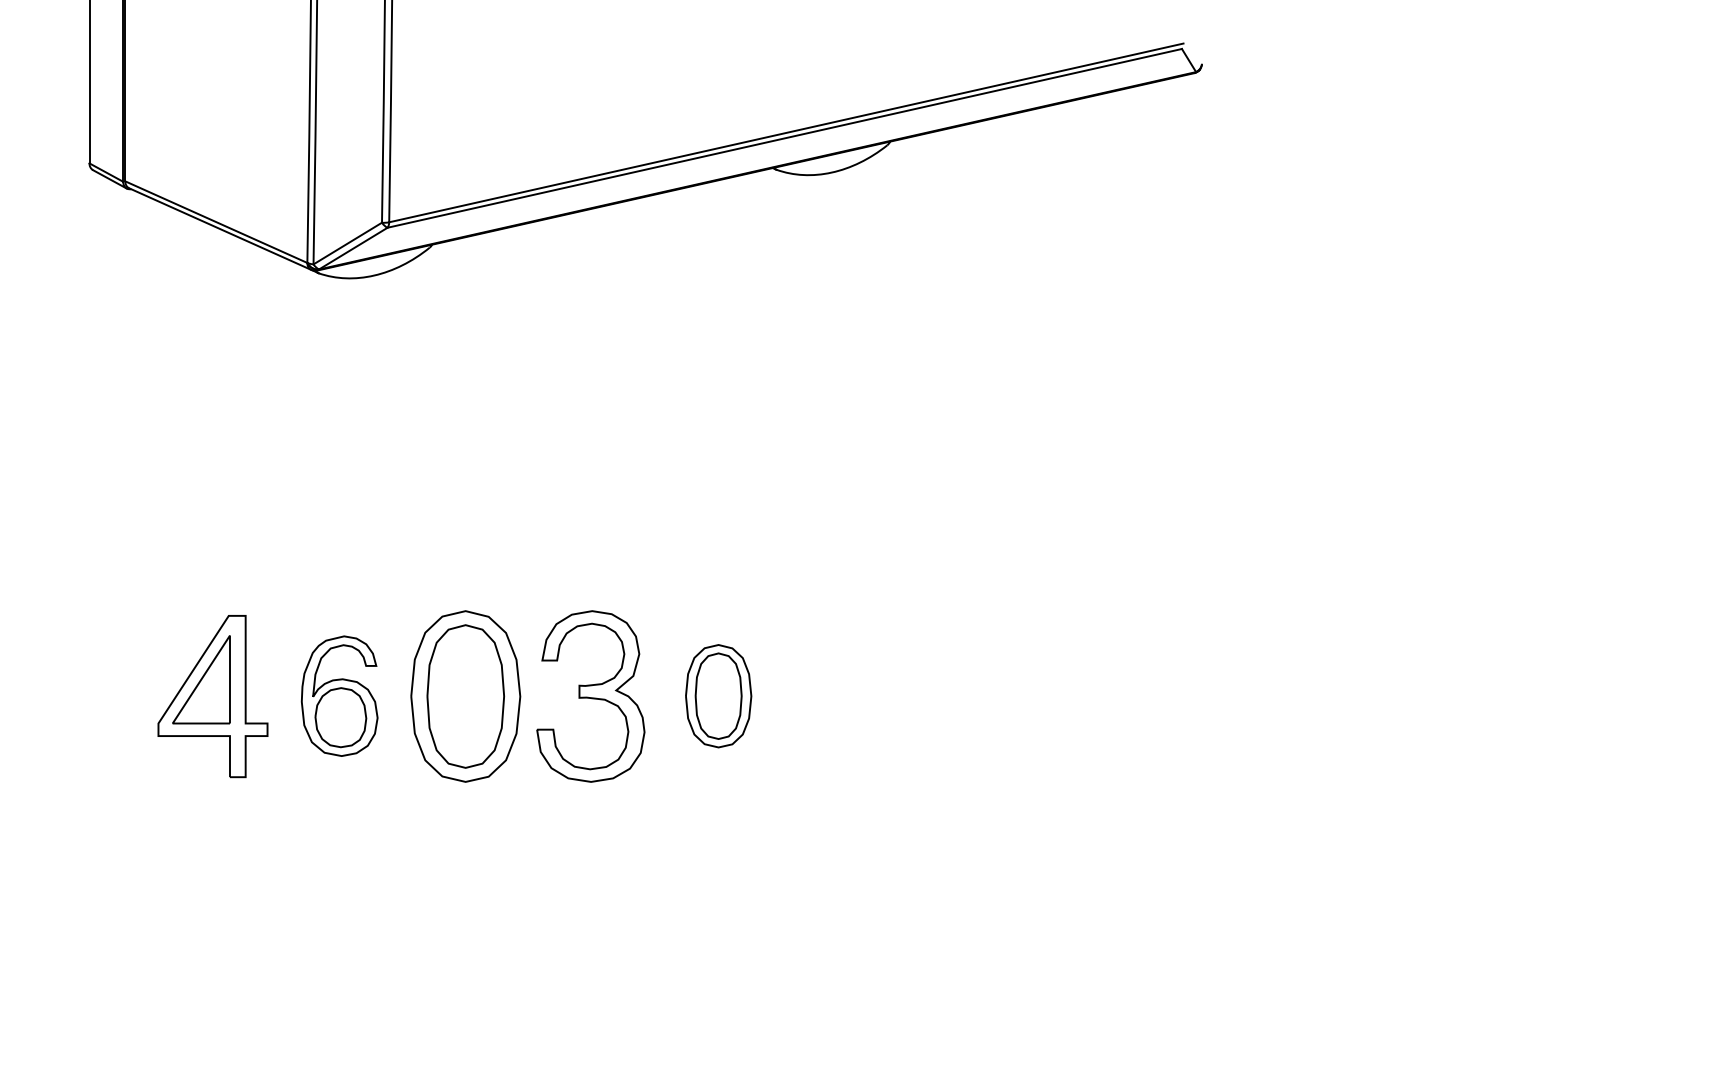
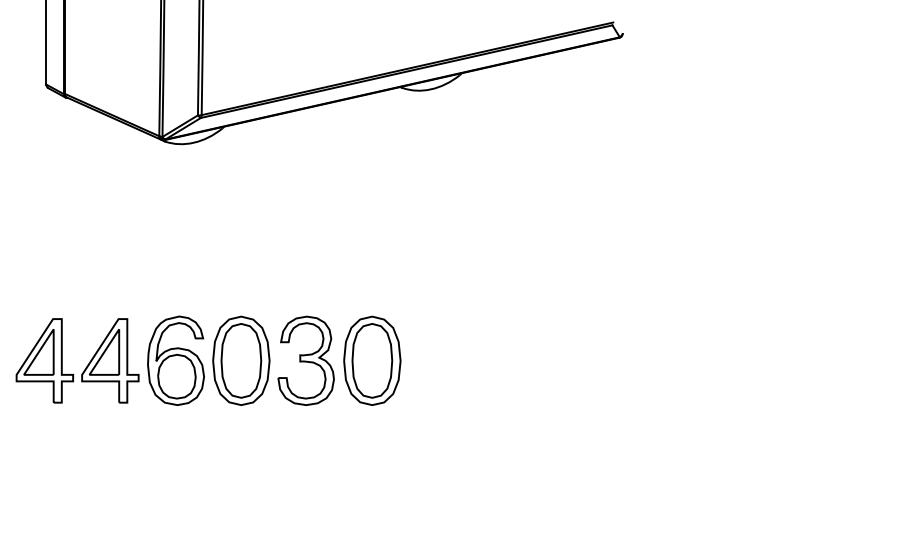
part: (85, 695) -> (44, 360), added
part: (338, 695) -> (175, 360), size x1.43
part: (718, 695) -> (372, 360), size x1.67

